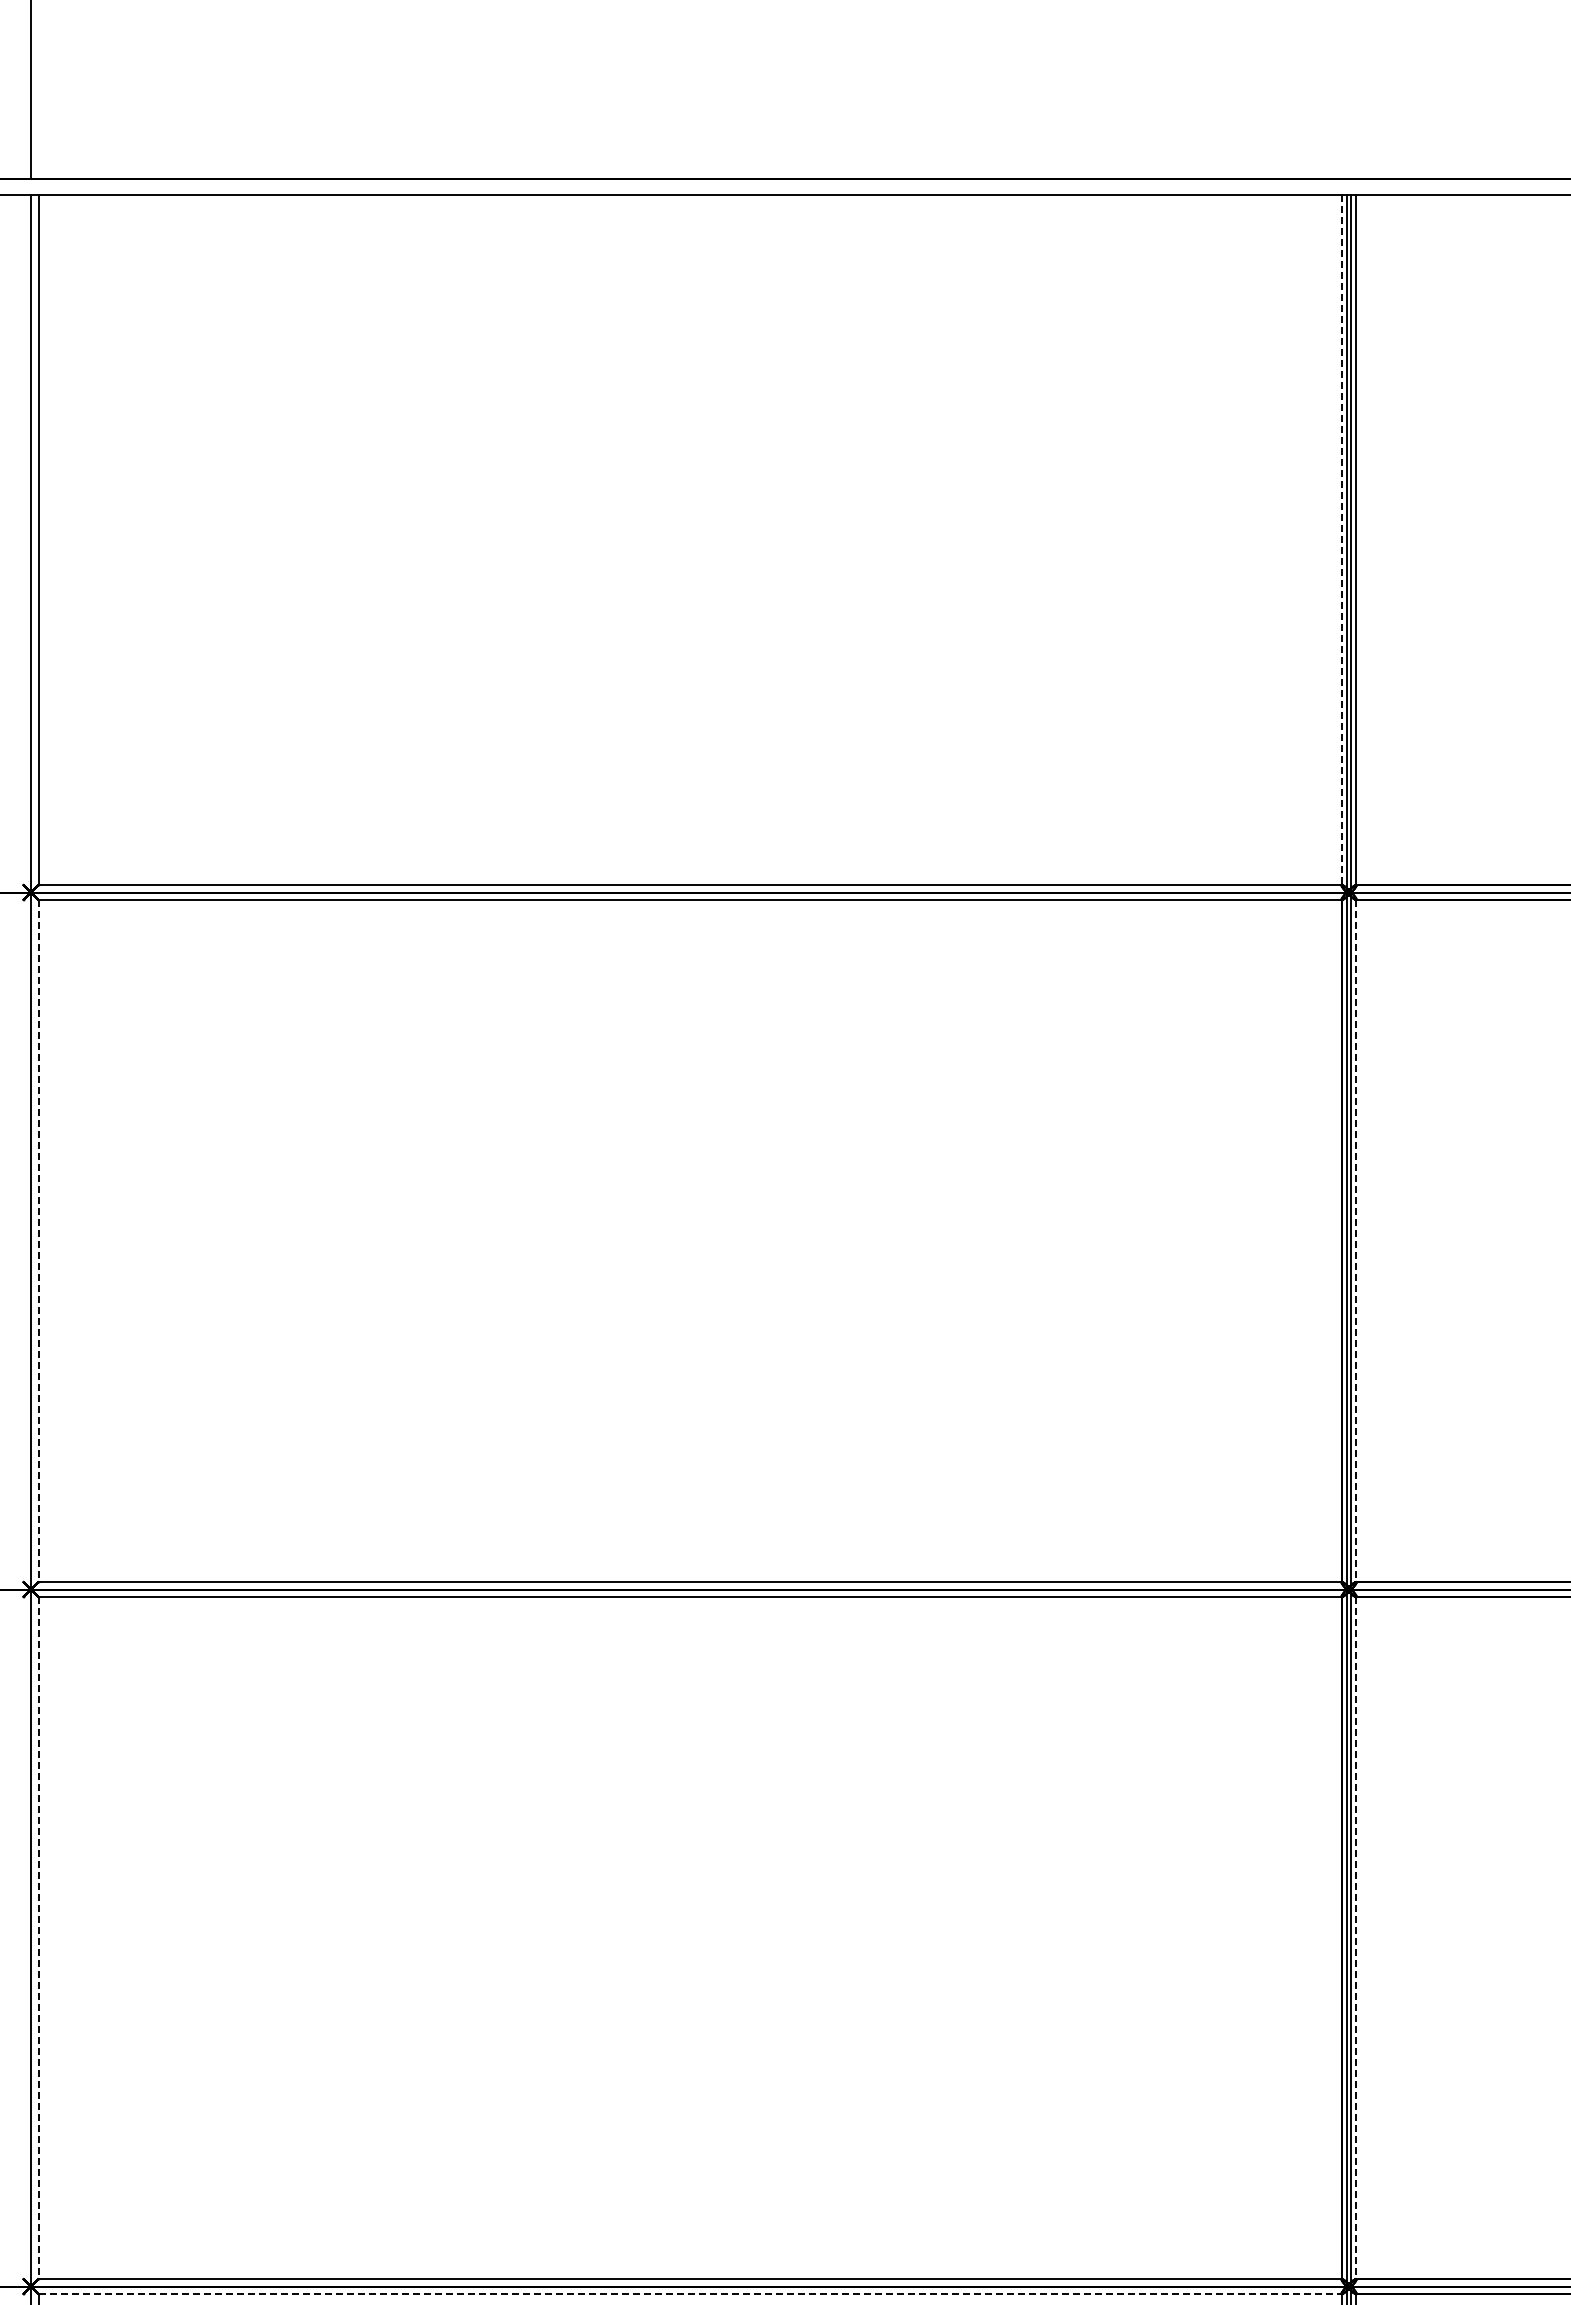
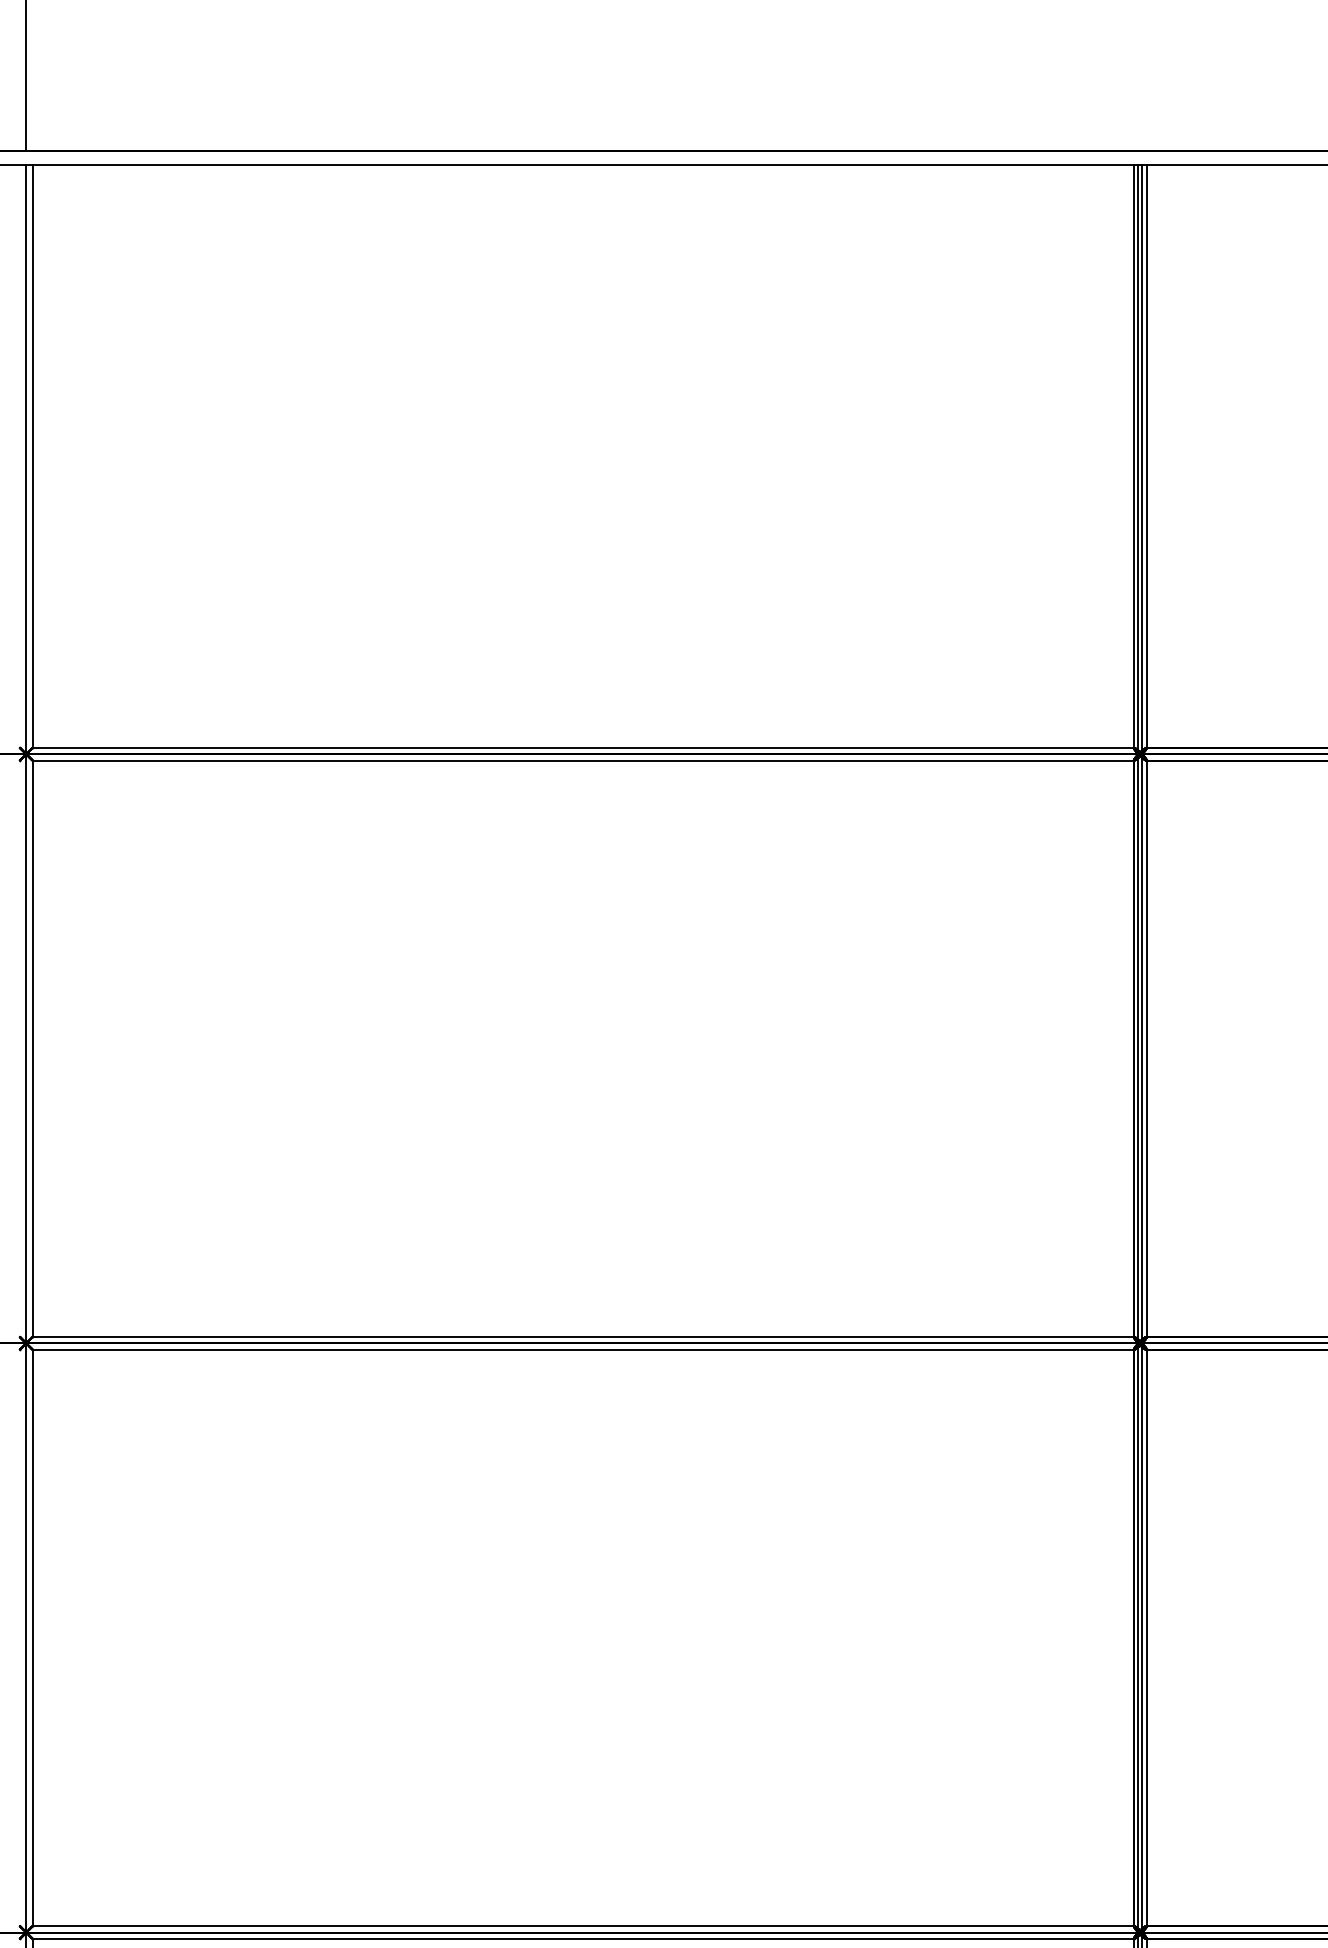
line: (1341, 540) -> (1133, 456), dashed -> solid
line: (38, 1241) -> (32, 1049), dashed -> solid
line: (1356, 1241) -> (1146, 1049), dashed -> solid
line: (38, 1938) -> (32, 1638), dashed -> solid
line: (1356, 1938) -> (1146, 1638), dashed -> solid
line: (690, 2294) -> (583, 1939), dashed -> solid

